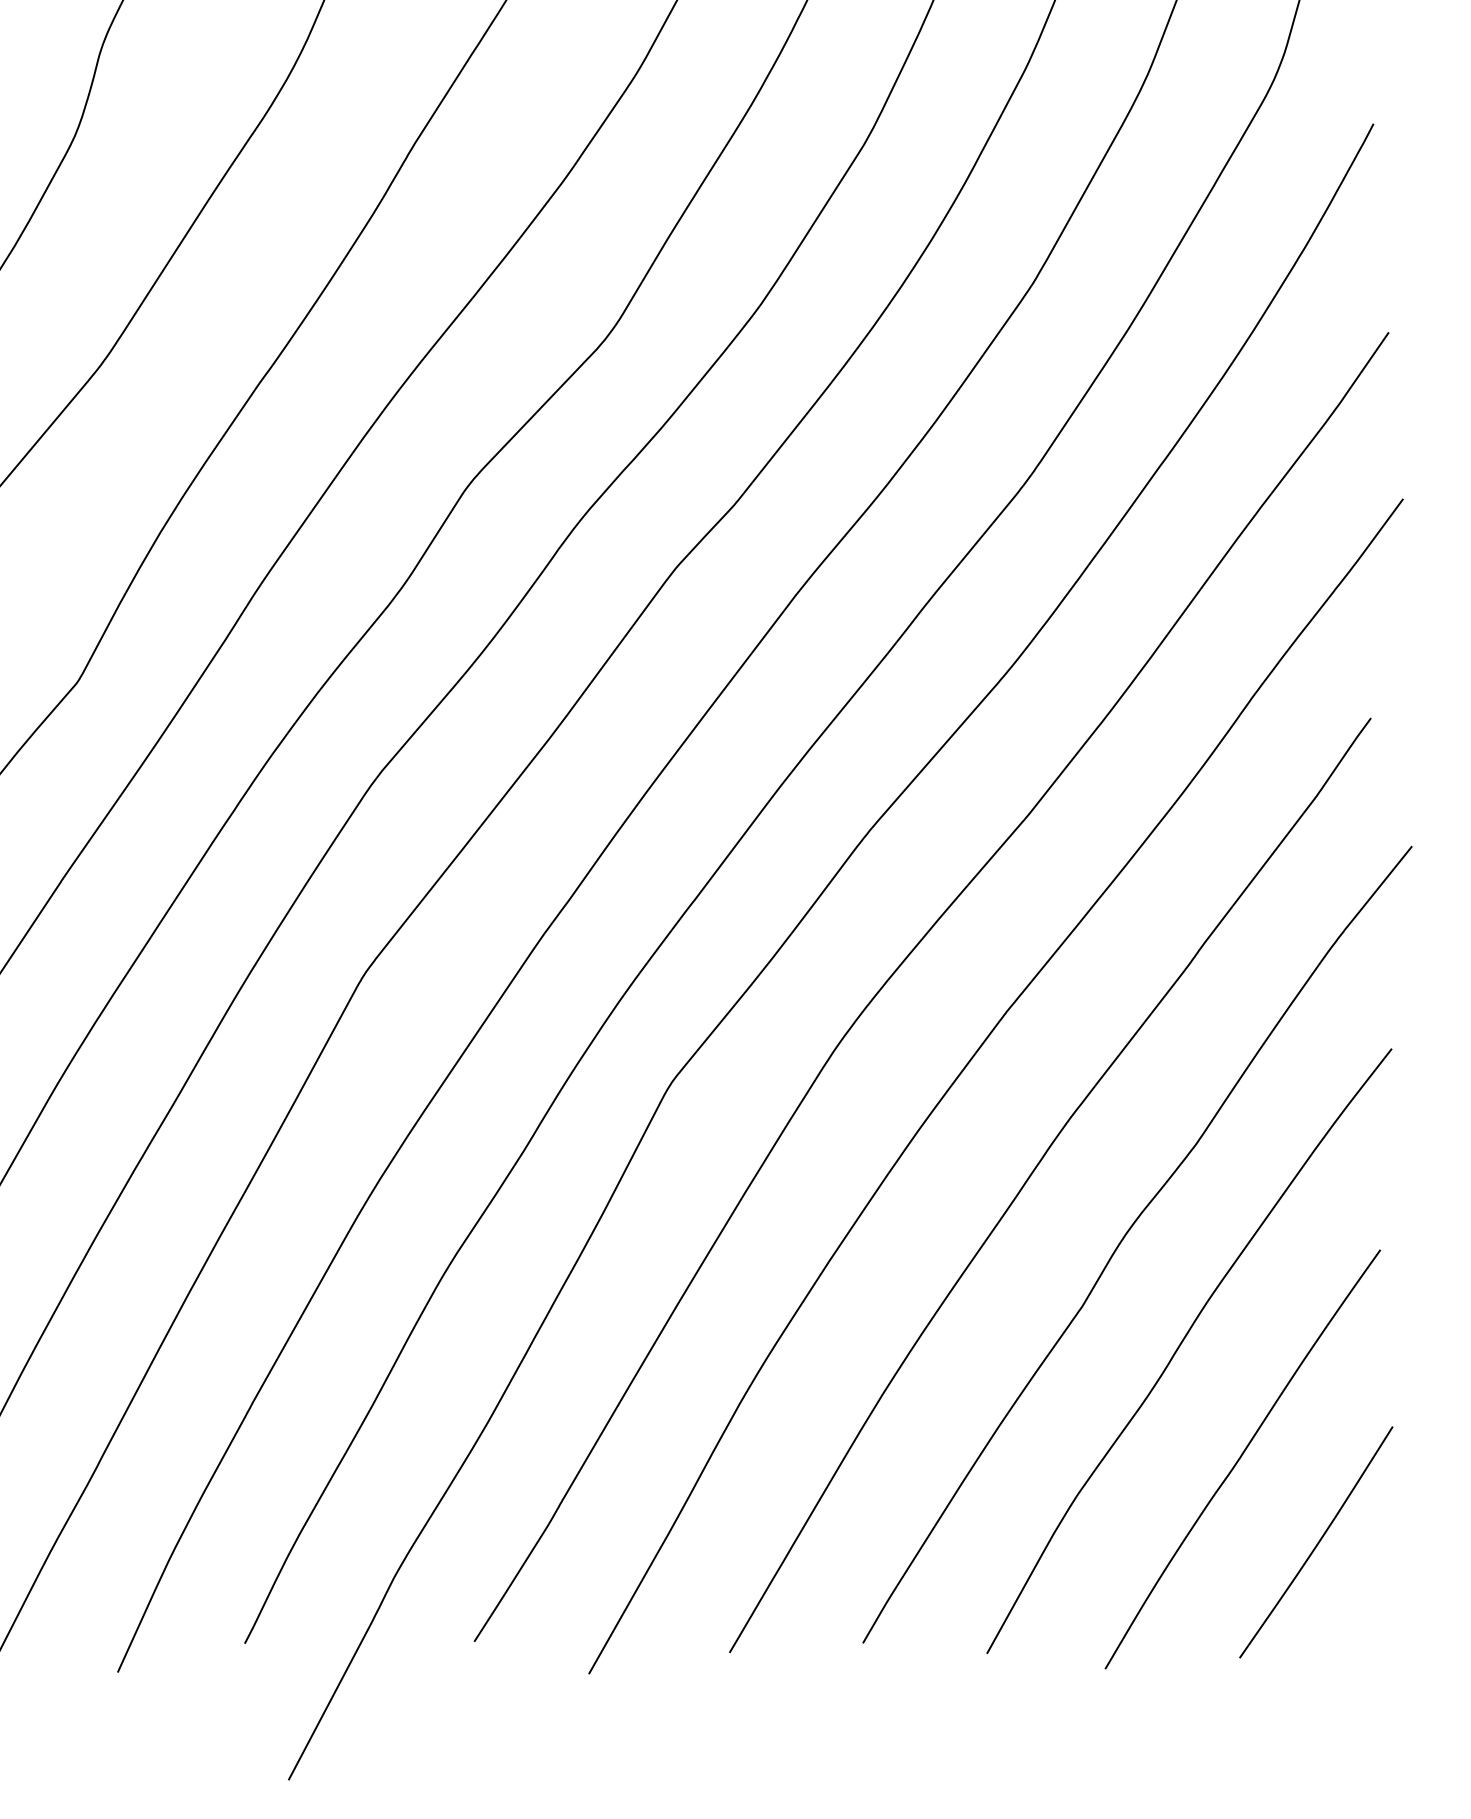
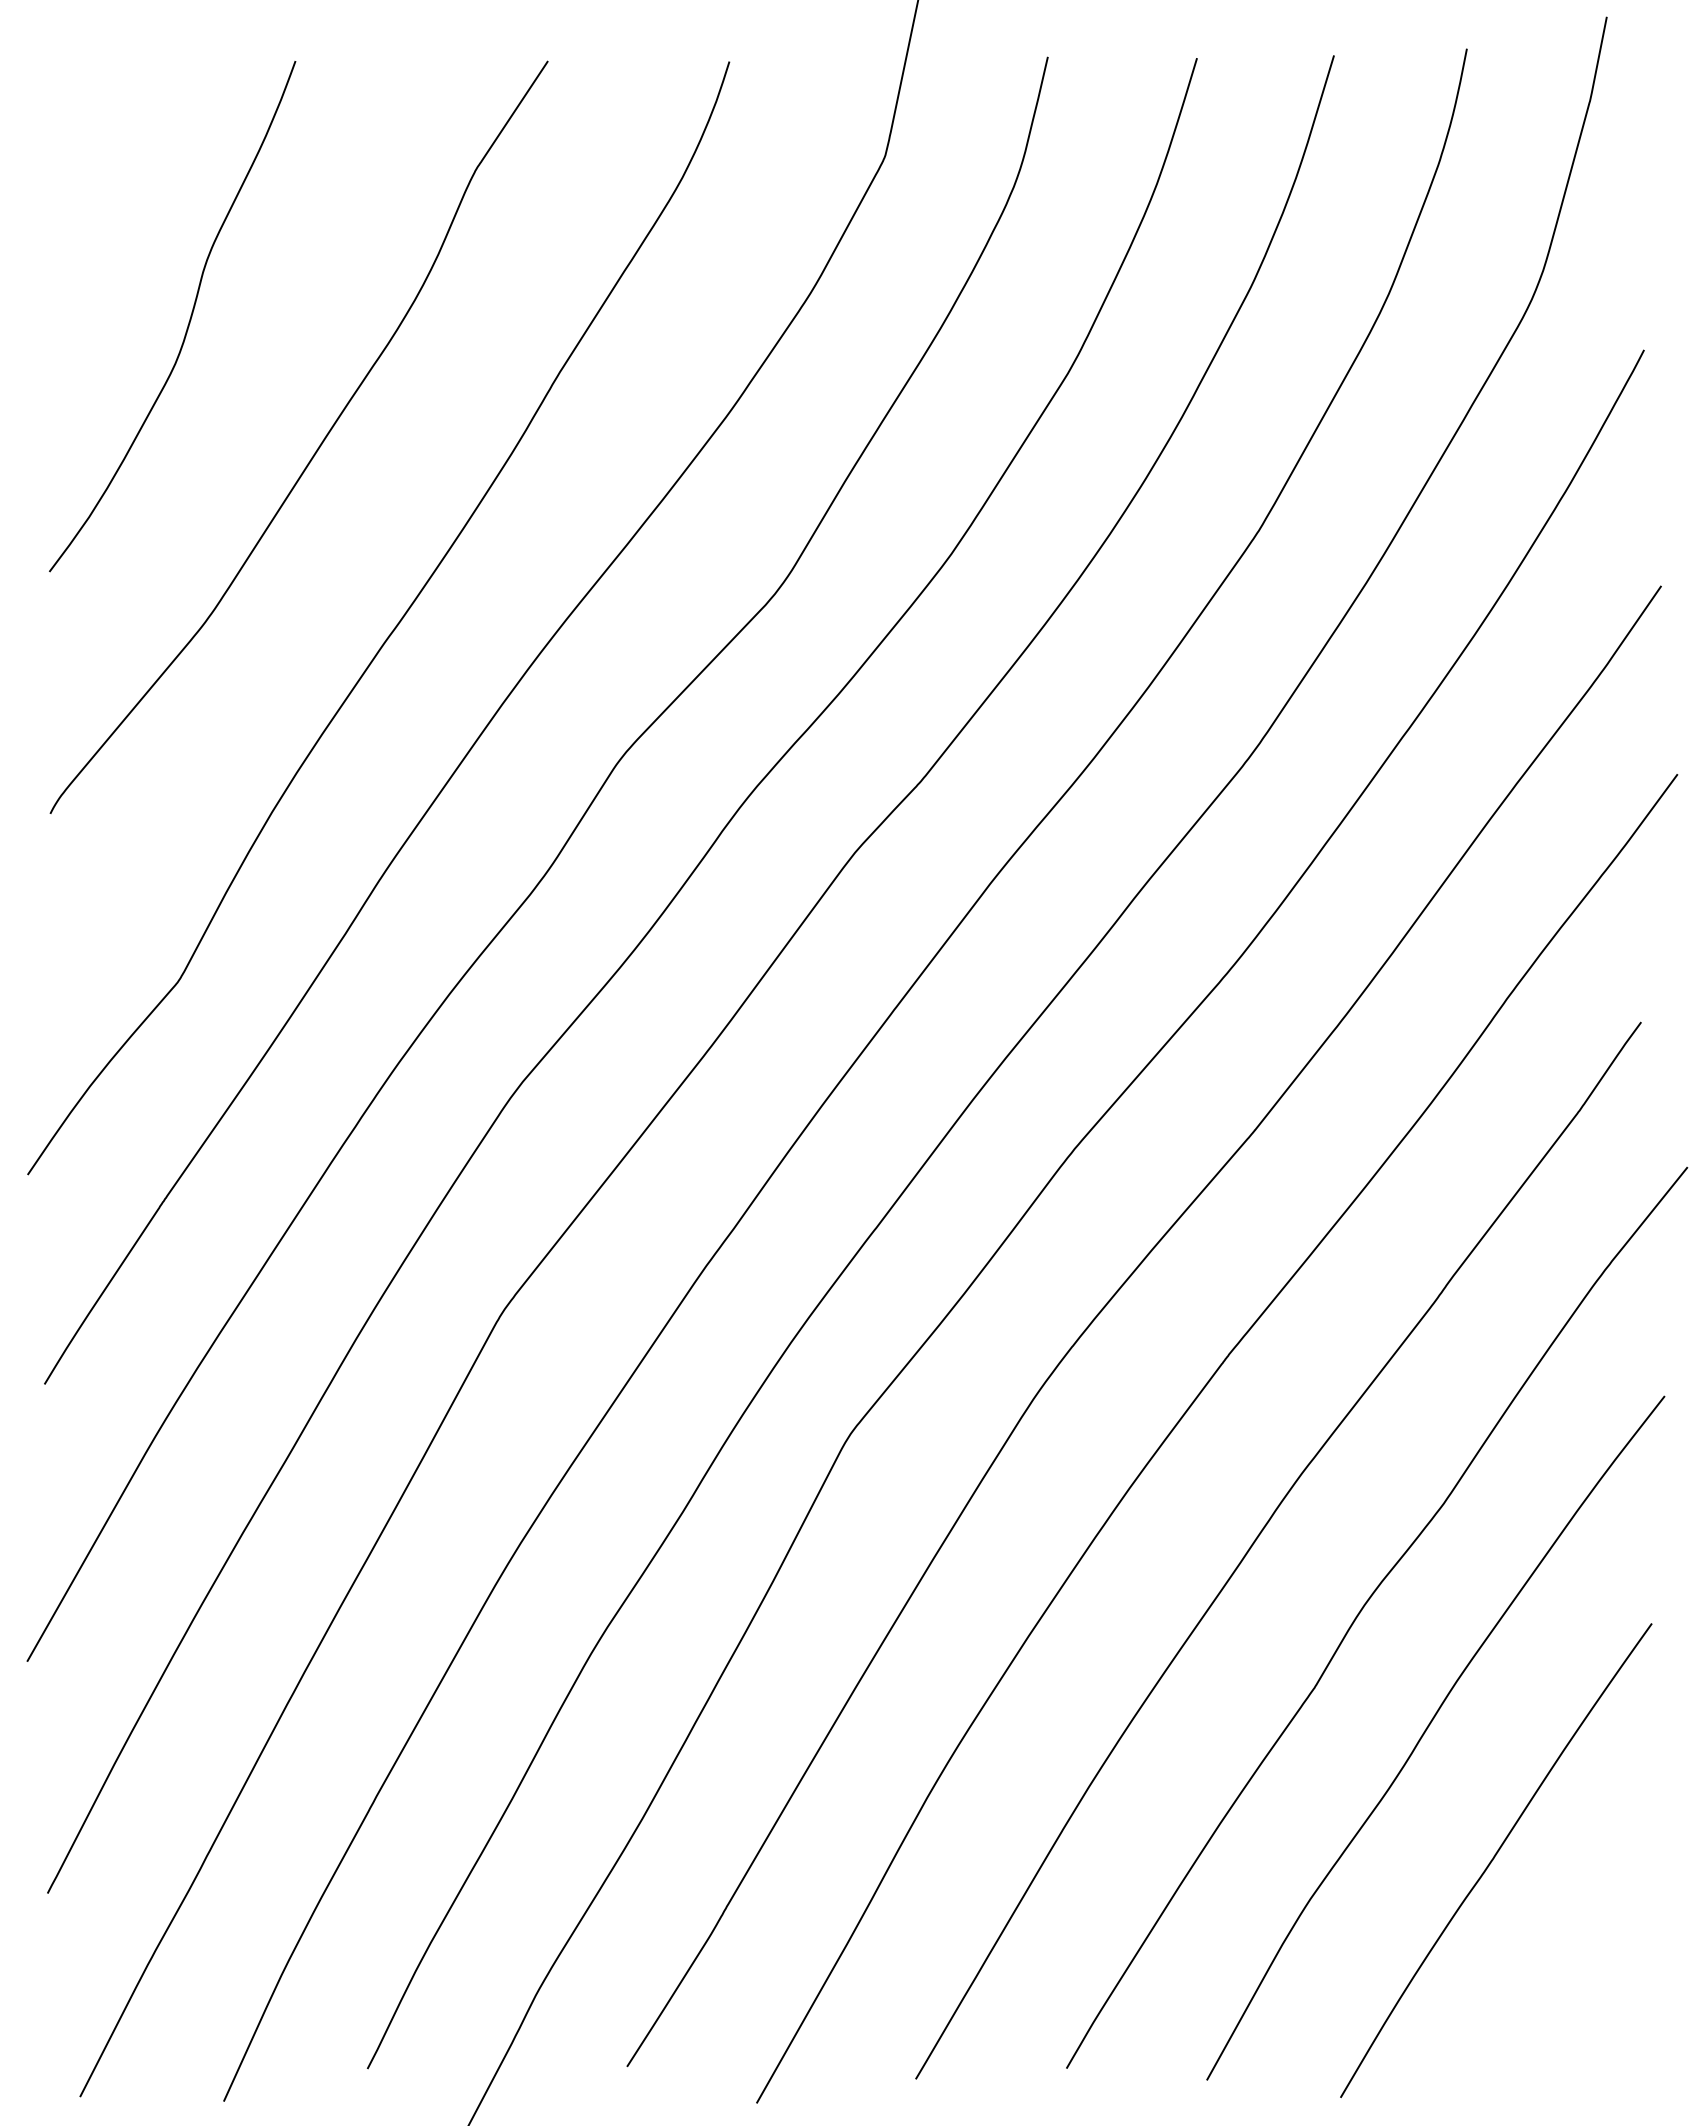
curve: (1317, 1543) -> (1580, 1955), removed

